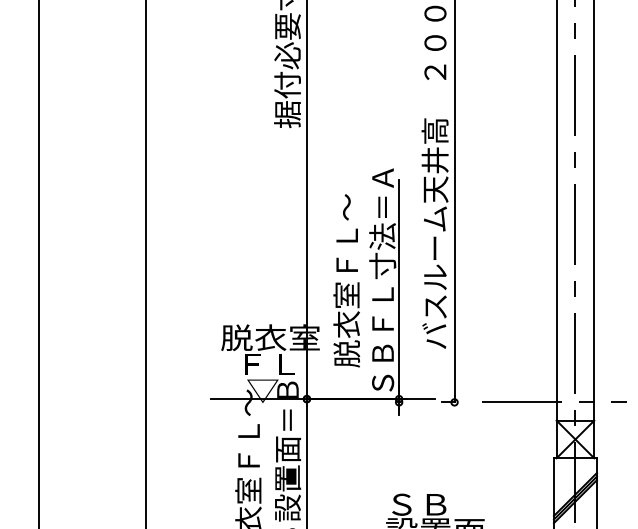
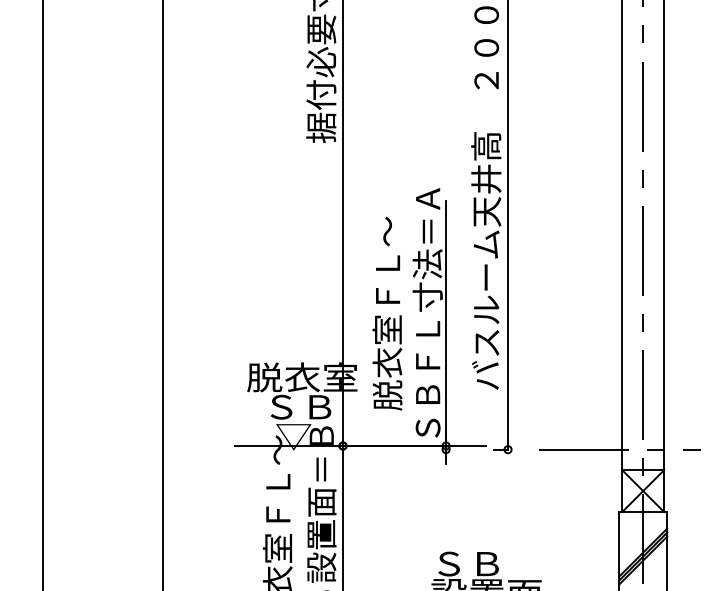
text: (269, 364) -> (301, 407), ＦＬ -> ＳＢ

